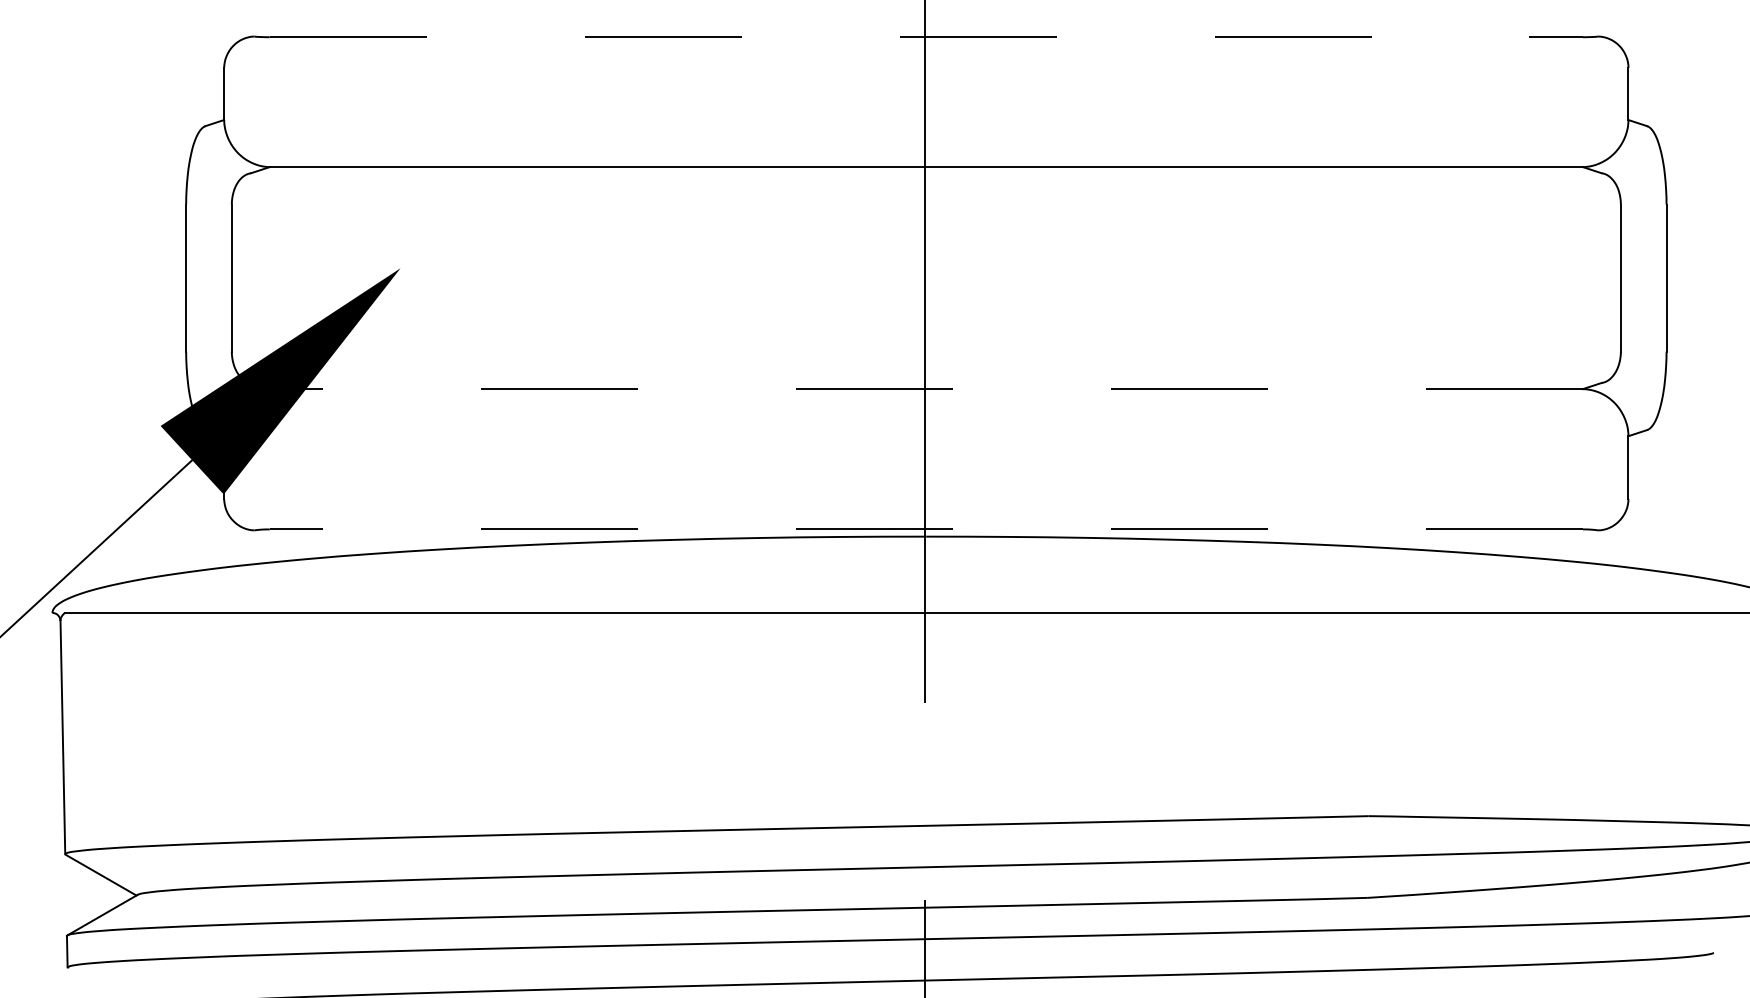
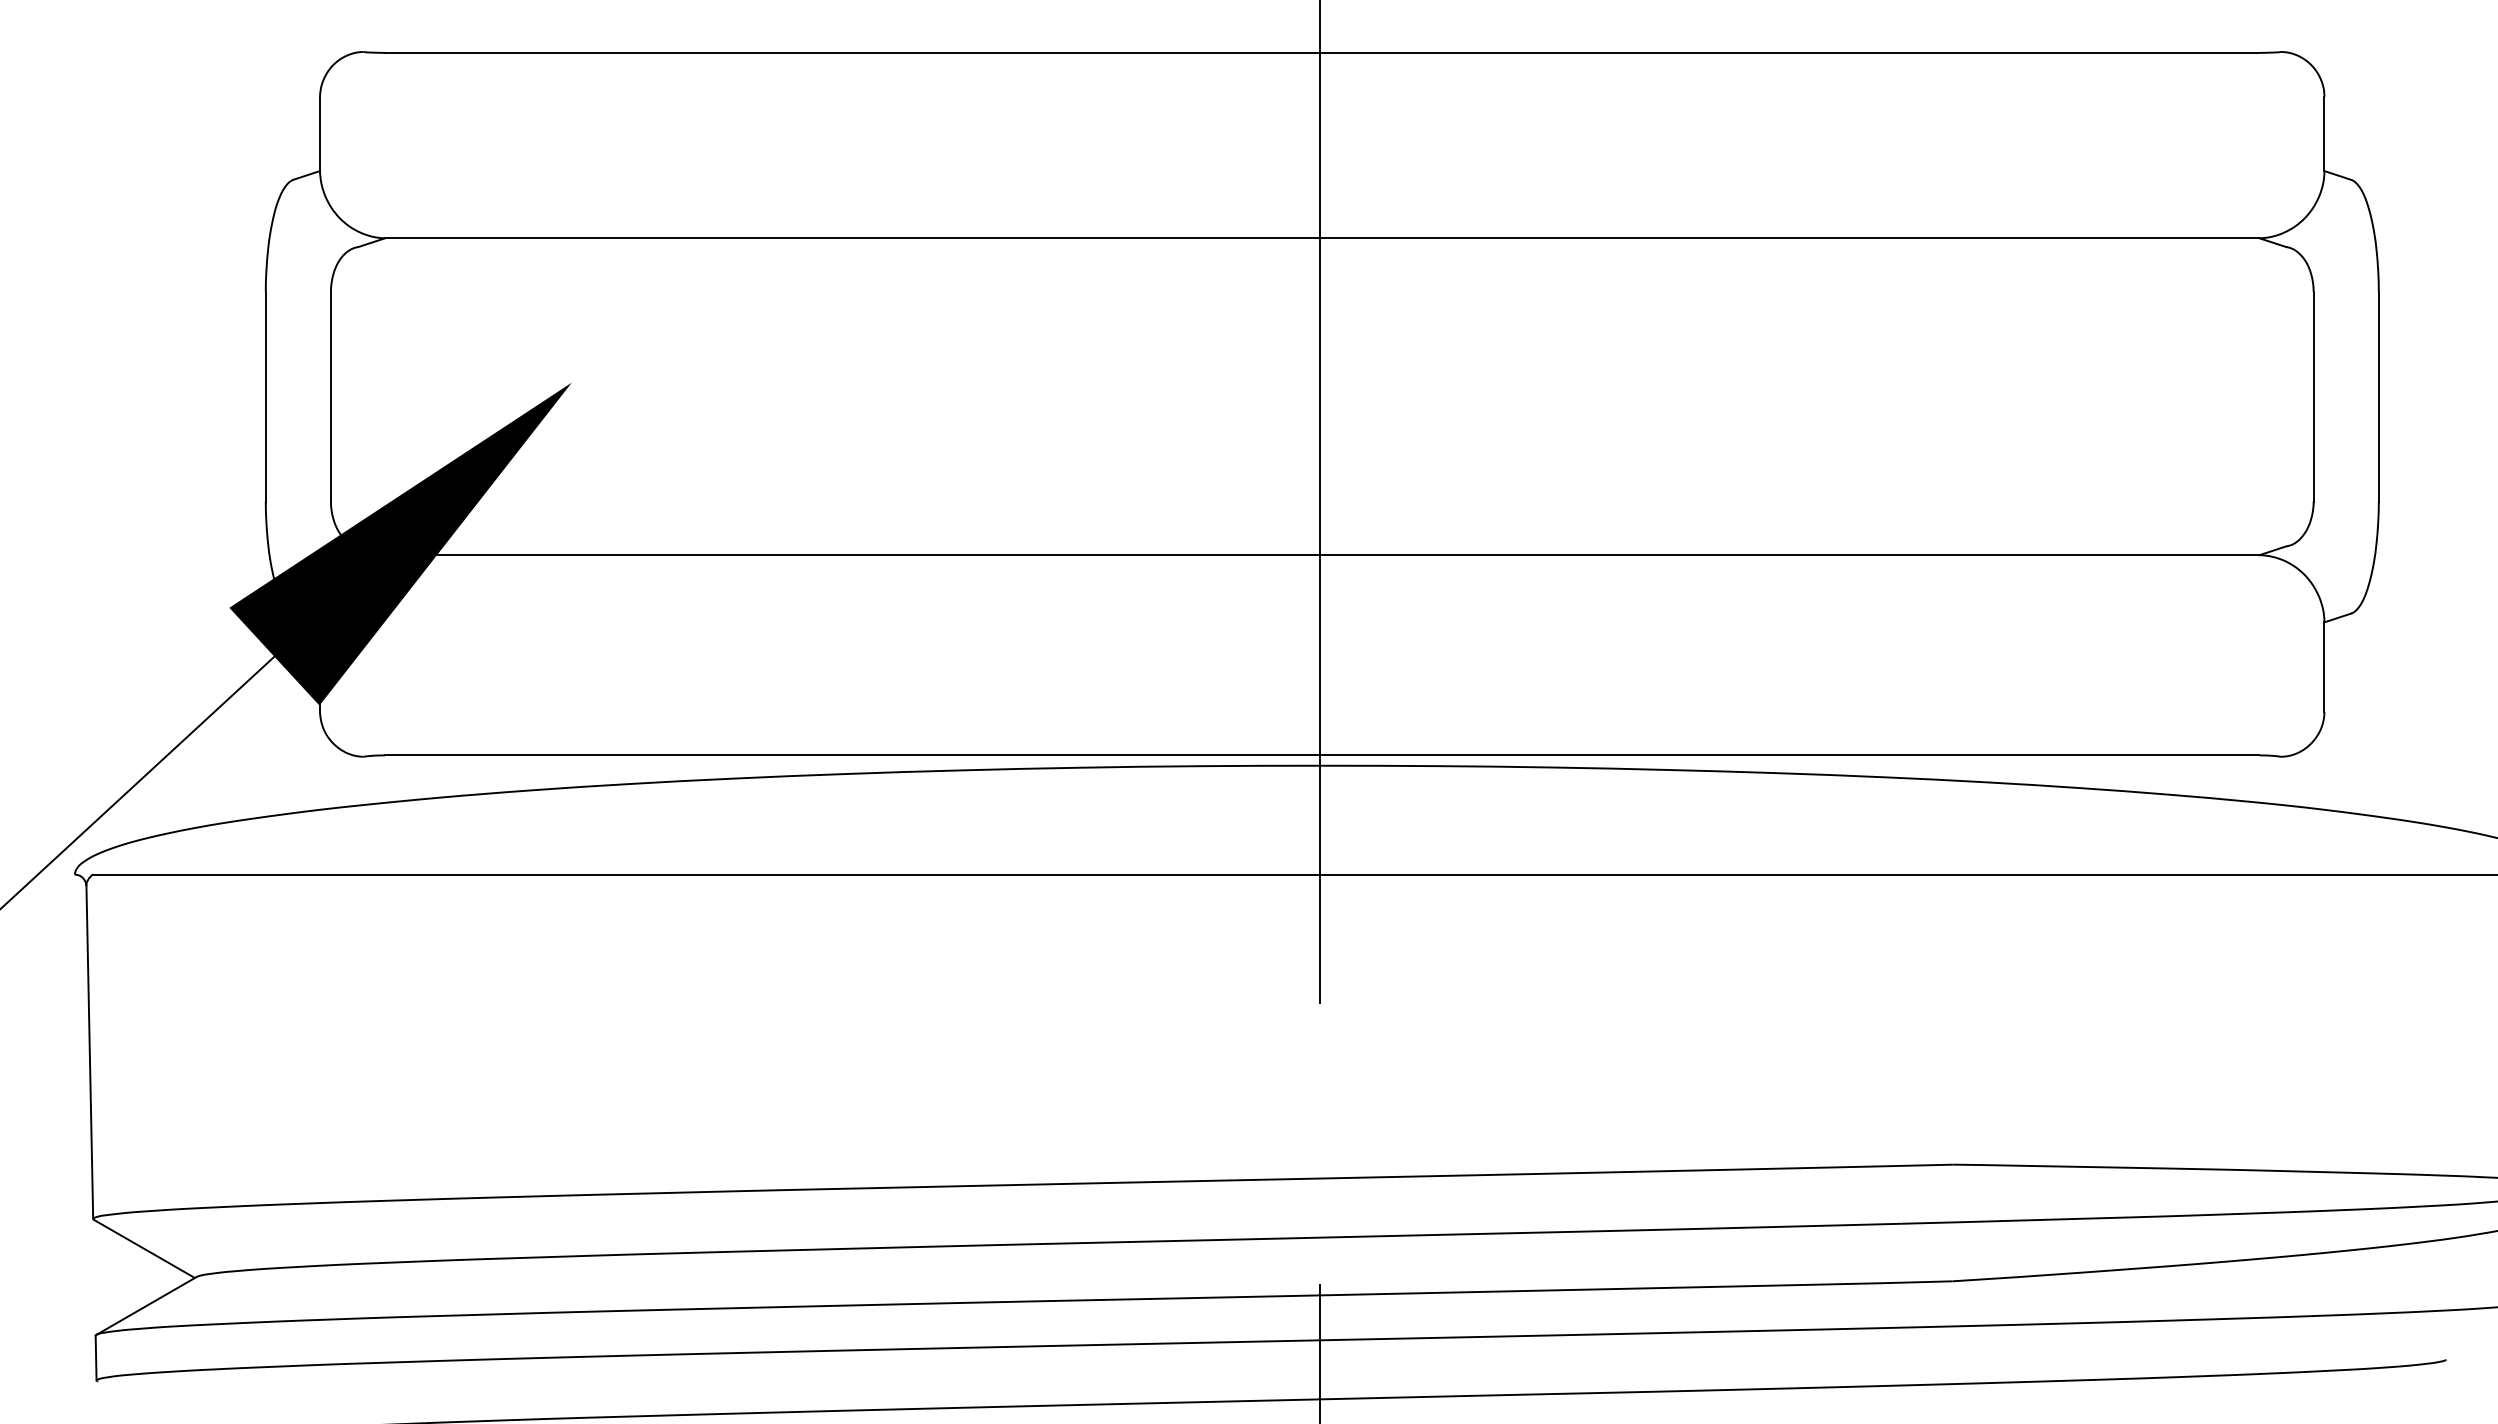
line: (926, 36) -> (1322, 52), dashed -> solid
line: (925, 389) -> (1321, 555), dashed -> solid
line: (925, 529) -> (1321, 755), dashed -> solid

